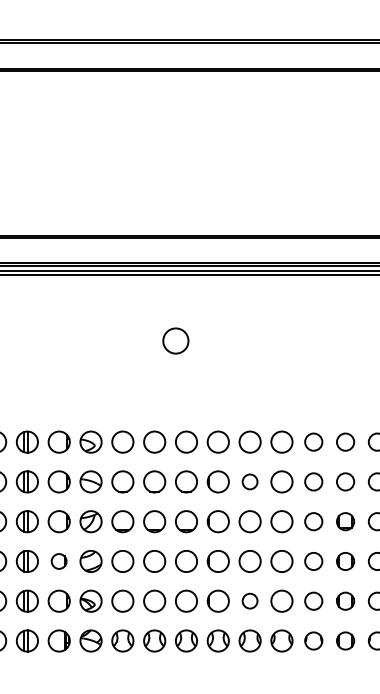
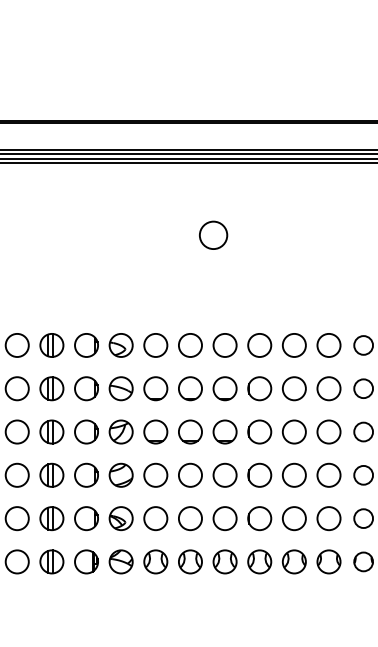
circle: (249, 481) -> (293, 388), size x1.43
part: (58, 561) -> (85, 475), size x1.43
circle: (249, 600) -> (293, 517), size x1.43

